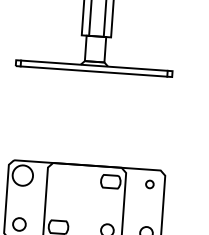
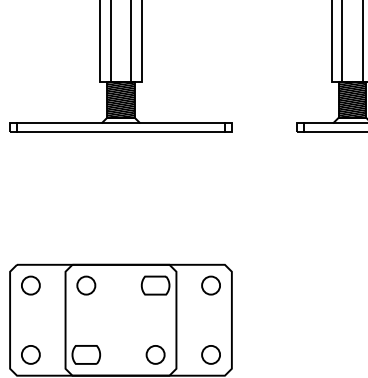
hatch: (95, 48) -> (120, 99), added
circle: (22, 175) -> (30, 285), size x0.62
circle: (62, 178) -> (86, 285), added
circle: (149, 184) -> (210, 285), size x1.67

